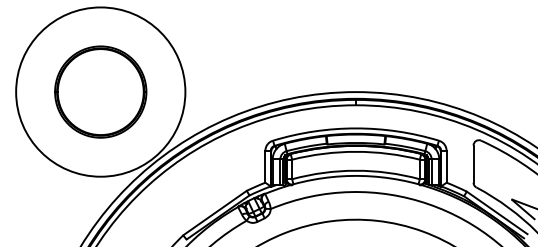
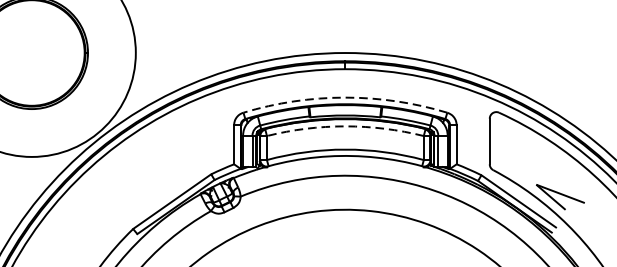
arc: (356, 128) -> (345, 97), solid -> dashed
arc: (356, 151) -> (345, 125), solid -> dashed

